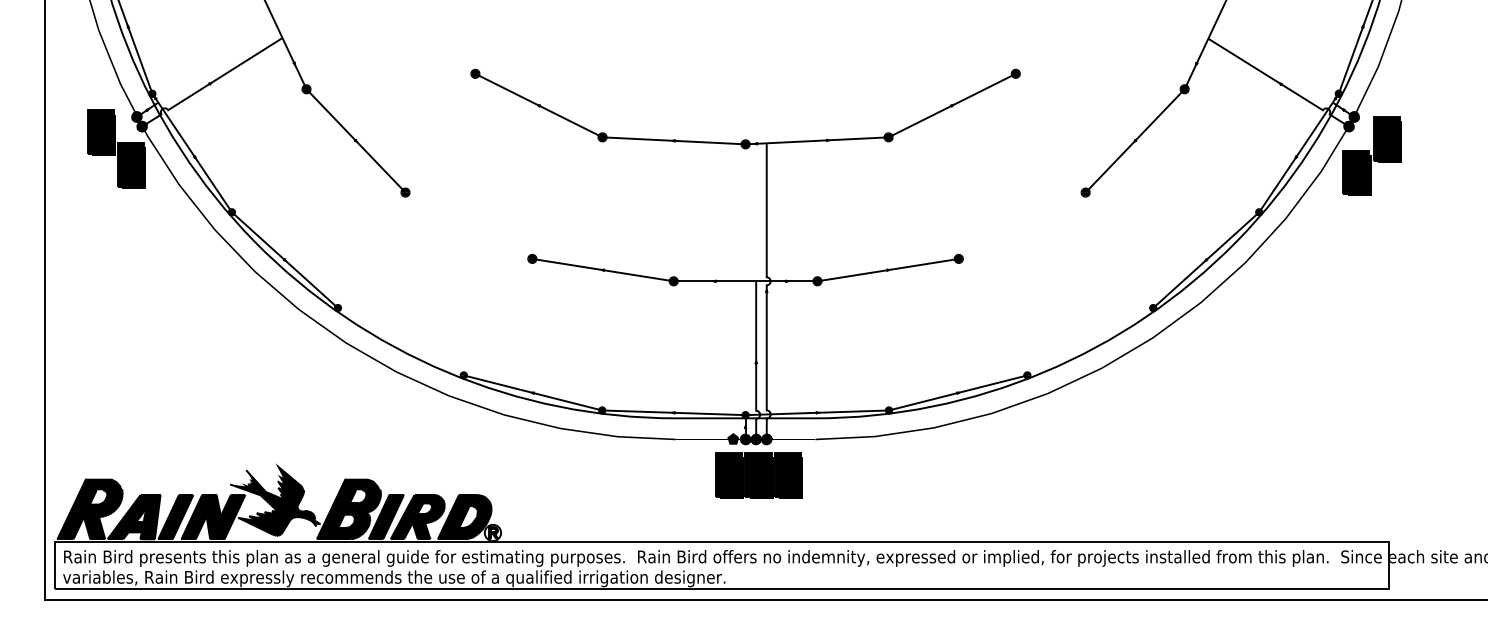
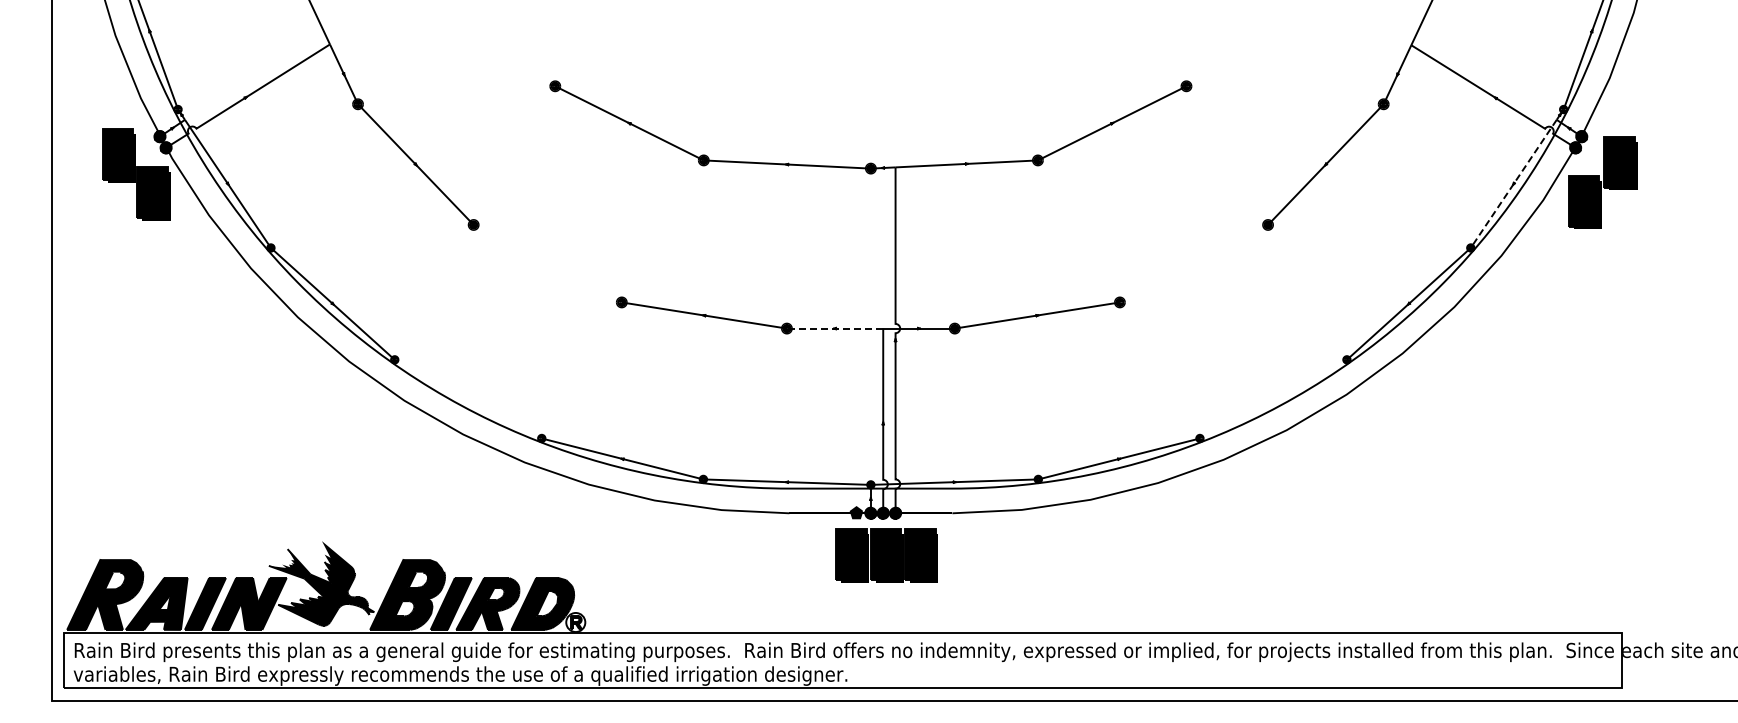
line: (1295, 157) -> (1513, 184), solid -> dashed
line: (714, 281) -> (834, 328), solid -> dashed

